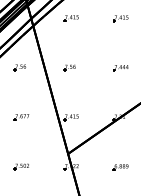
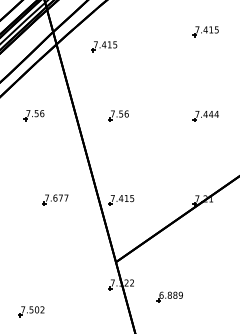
part: (70, 18) -> (102, 46), moved
part: (21, 117) -> (55, 200), moved
part: (20, 166) -> (29, 310), moved
part: (120, 167) -> (169, 297), moved

